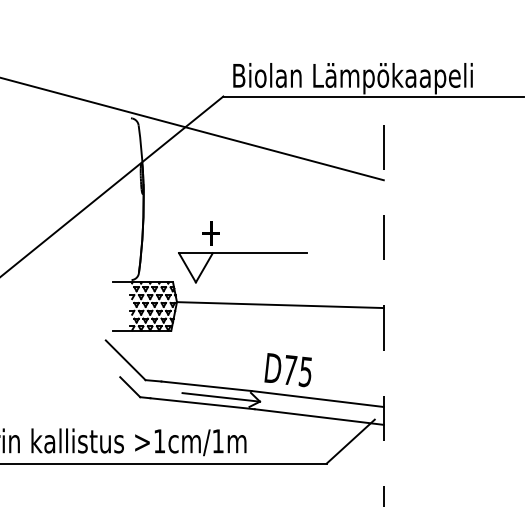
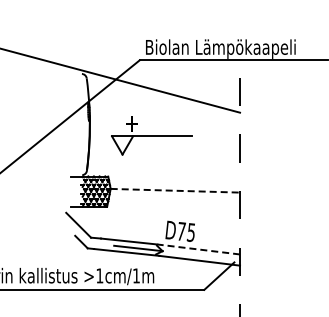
part: (242, 251) -> (151, 135), moved
line: (280, 304) -> (175, 190), solid -> dashed
line: (317, 399) -> (198, 249), solid -> dashed

